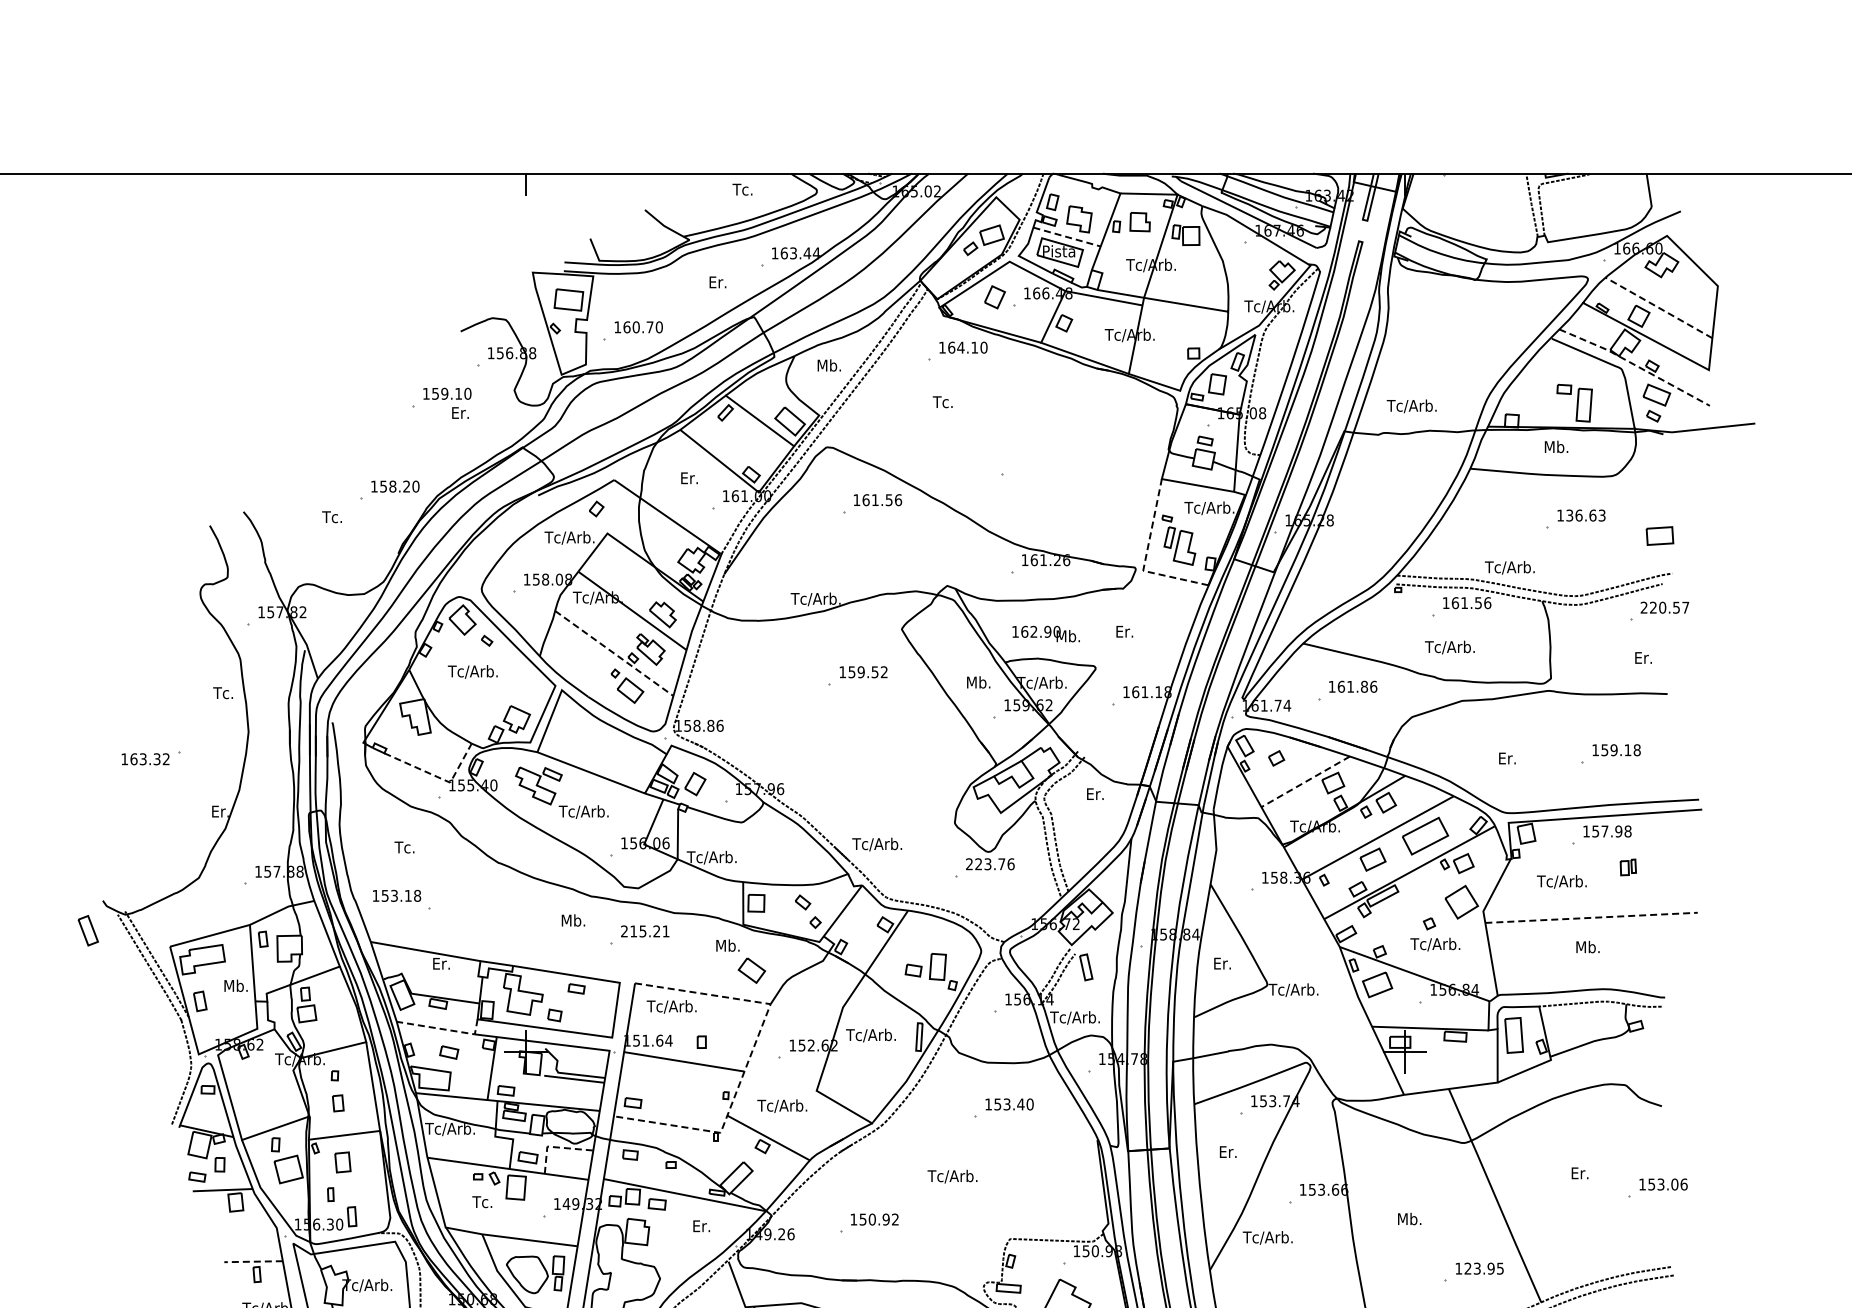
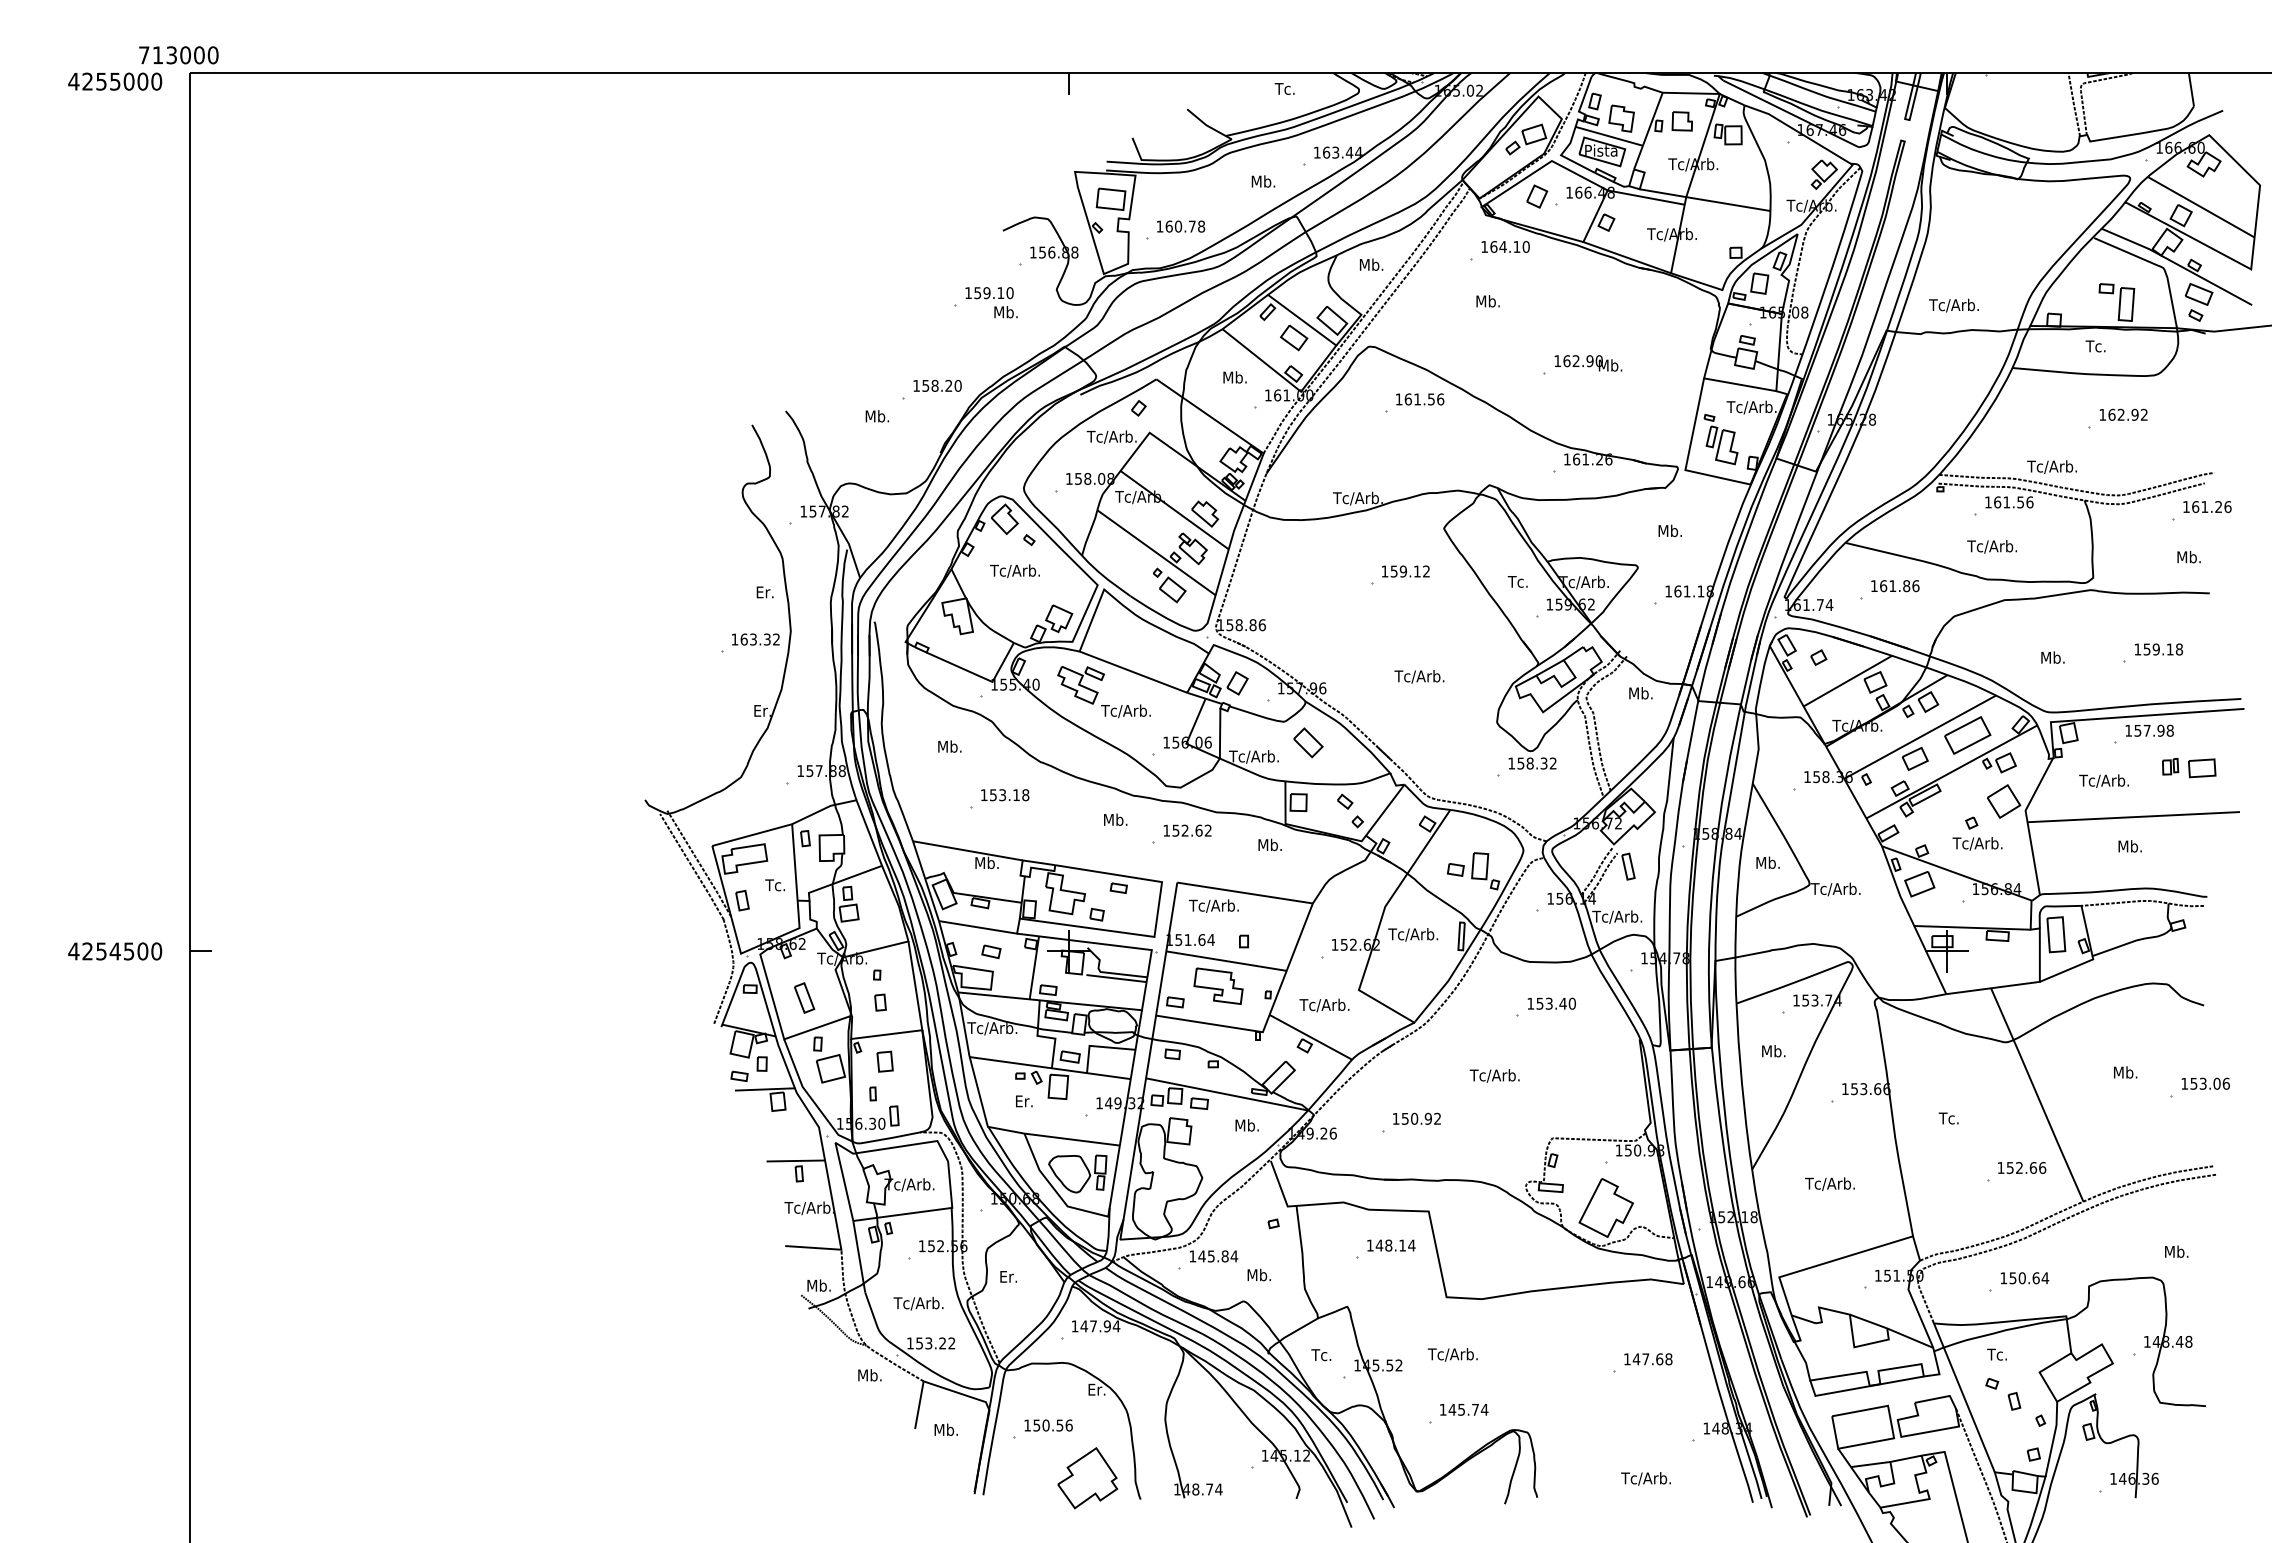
line: (1067, 237) -> (1609, 136), dashed -> solid
text: (722, 282) -> (1264, 181), Er. -> Mb.
line: (1658, 307) -> (2200, 206), dashed -> solid
text: (659, 327) -> (1201, 226), 160.70 -> 160.78
line: (1635, 365) -> (2177, 264), dashed -> solid
text: (945, 402) -> (1487, 301), Tc. -> Mb.
text: (464, 413) -> (1006, 312), Er. -> Mb.
text: (1555, 447) -> (2097, 346), Mb. -> Tc.
text: (693, 478) -> (1235, 377), Er. -> Mb.
text: (1585, 515) -> (2127, 414), 136.63 -> 162.92
text: (334, 517) -> (876, 416), Tc. -> Mb.
part: (1660, 536) -> (2202, 768), moved
line: (1145, 558) -> (1687, 457), dashed -> solid
text: (1665, 608) -> (2207, 507), 220.57 -> 161.26
text: (1128, 631) -> (1670, 530), Er. -> Mb.
text: (1046, 634) -> (1588, 363), moved
line: (614, 653) -> (1156, 552), dashed -> solid
text: (1647, 658) -> (2189, 557), Er. -> Mb.
text: (874, 672) -> (1416, 571), 159.52 -> 159.12
text: (977, 682) -> (1519, 581), Mb. -> Tc.
text: (223, 693) -> (765, 592), Tc. -> Er.
text: (1511, 758) -> (2053, 657), Er. -> Mb.
text: (145, 759) -> (755, 639), moved
line: (438, 777) -> (980, 676), dashed -> solid
line: (1305, 782) -> (1847, 681), dashed -> solid
text: (1099, 794) -> (1641, 693), Er. -> Mb.
part: (766, 843) -> (1308, 742), added
text: (877, 844) -> (1419, 676), moved
text: (406, 847) -> (948, 746), Tc. -> Mb.
text: (990, 864) -> (1532, 763), 223.76 -> 158.32
text: (397, 896) -> (1005, 795), moved
line: (1592, 918) -> (2134, 817), dashed -> solid
part: (88, 930) -> (804, 997), moved
text: (645, 931) -> (1187, 830), 215.21 -> 152.62
text: (445, 963) -> (987, 862), Er. -> Mb.
text: (1226, 963) -> (1768, 862), Er. -> Mb.
part: (751, 971) -> (1293, 338), moved
text: (235, 985) -> (777, 884), Mb. -> Tc.
line: (443, 1029) -> (985, 928), dashed -> solid
line: (751, 1055) -> (1293, 954), dashed -> solid
part: (676, 1086) -> (1218, 985), added
line: (556, 1147) -> (1098, 1046), dashed -> solid
text: (1232, 1152) -> (1774, 1051), Er. -> Mb.
text: (1584, 1173) -> (2126, 1072), Er. -> Mb.
text: (482, 1202) -> (1024, 1101), Tc. -> Er.
text: (1408, 1219) -> (1950, 1118), Mb. -> Tc.
text: (705, 1226) -> (1247, 1125), Er. -> Mb.
text: (1267, 1237) -> (1829, 1183), moved
line: (253, 1261) -> (795, 1160), dashed -> solid
text: (1484, 1269) -> (2026, 1168), 123.95 -> 152.66

